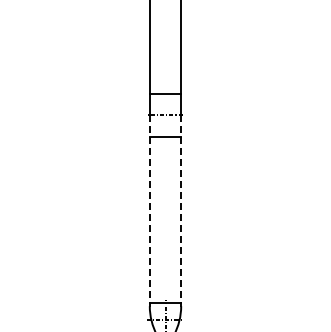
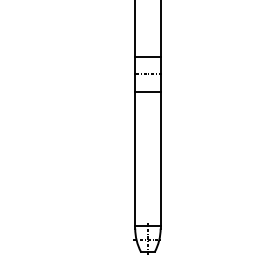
line: (149, 209) -> (134, 150), dashed -> solid
line: (181, 209) -> (160, 150), dashed -> solid

